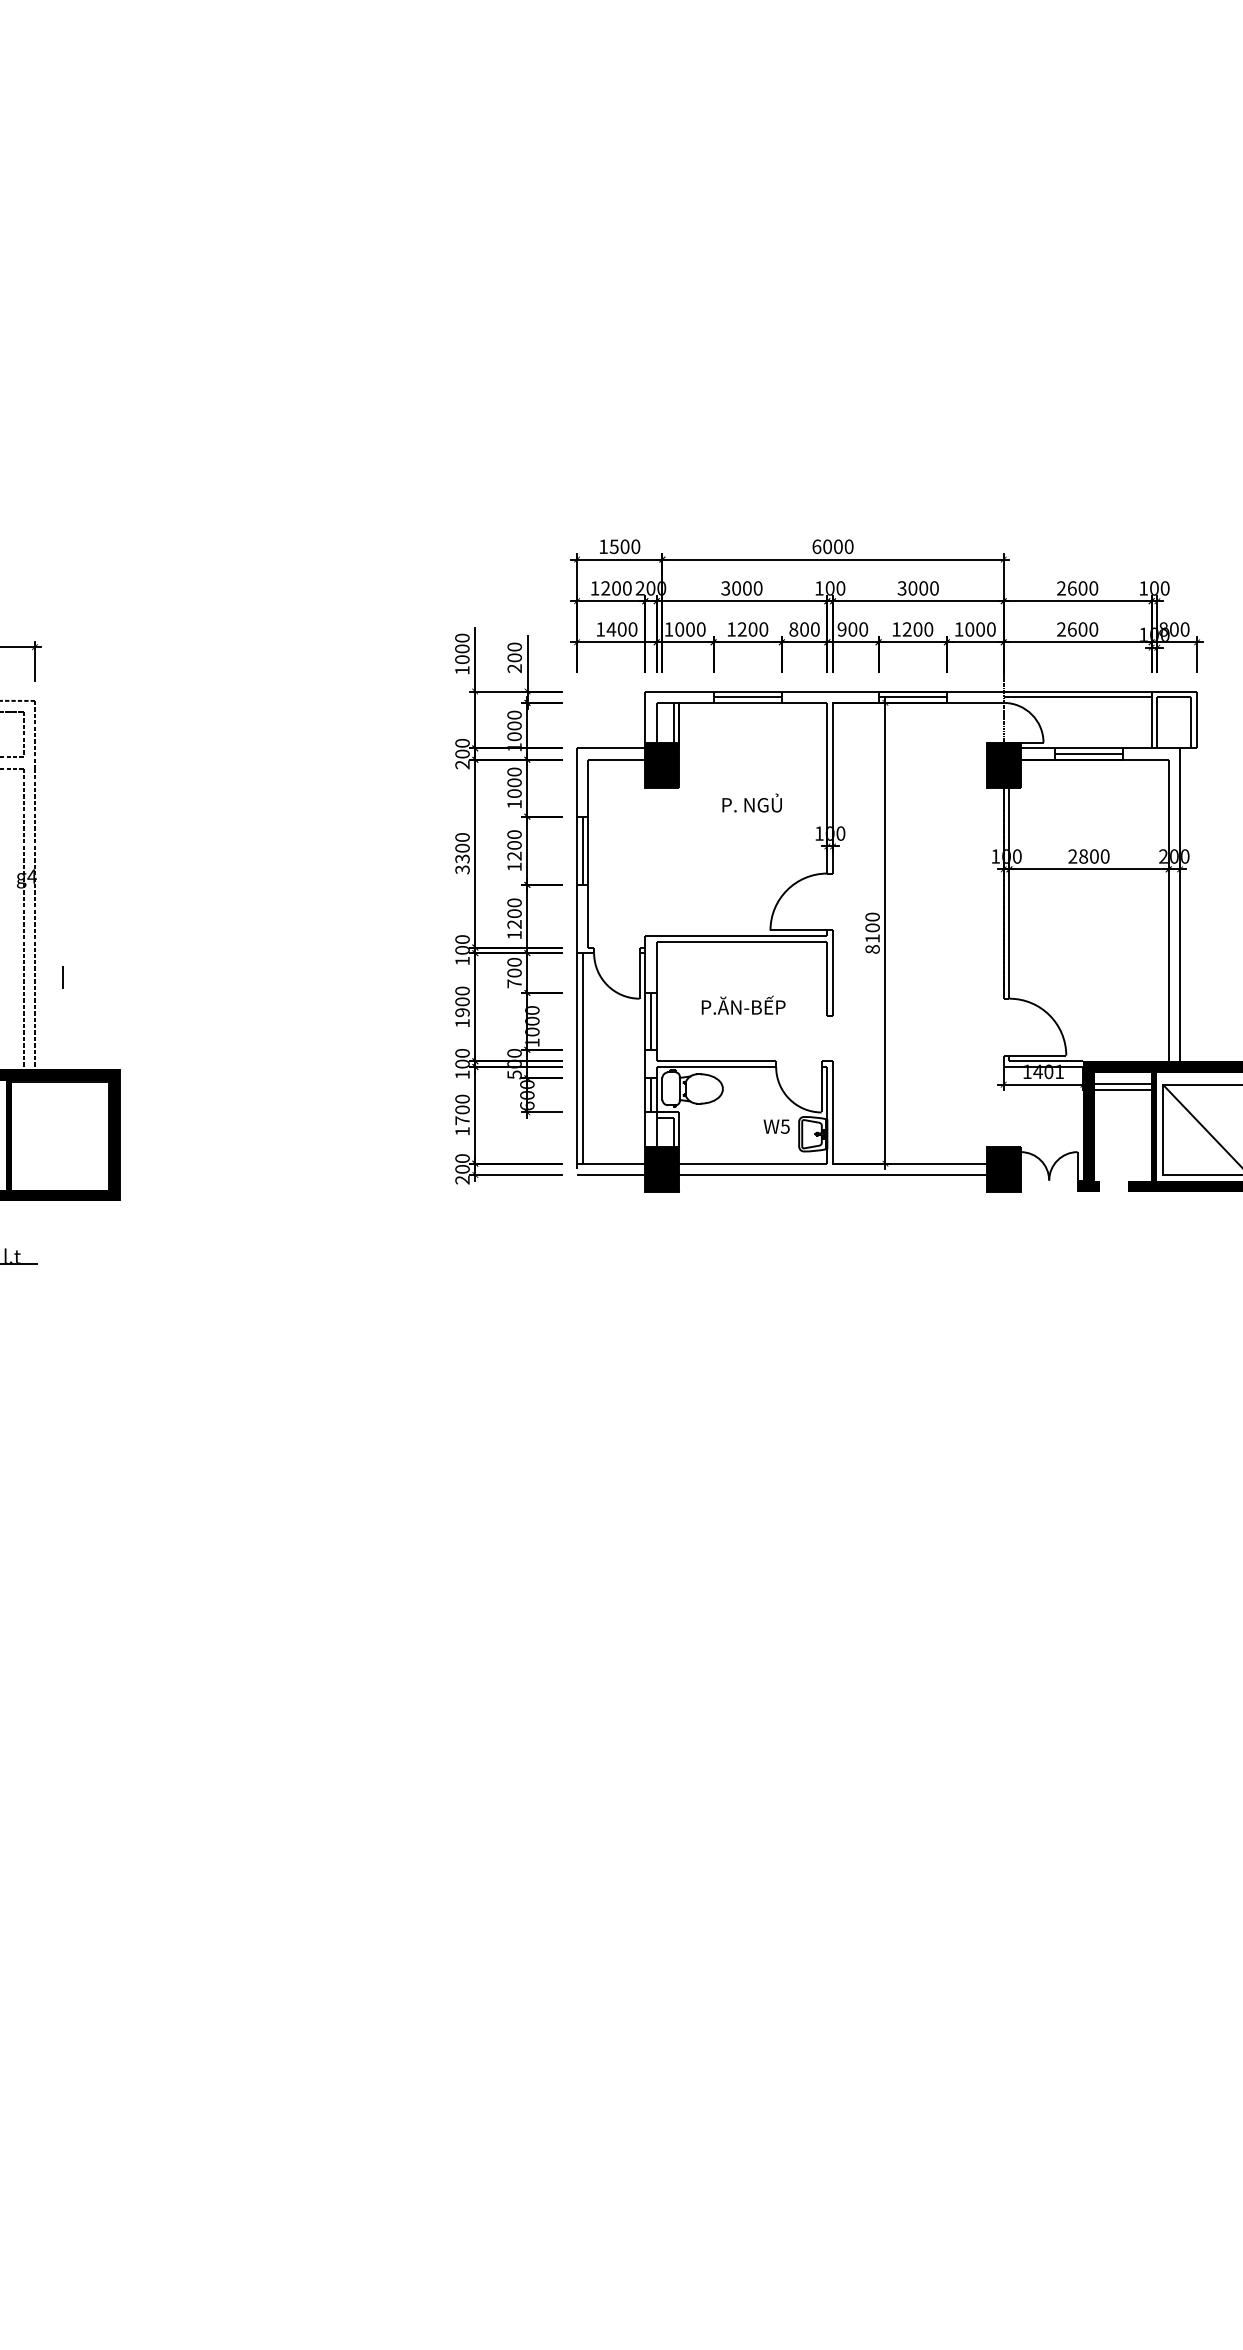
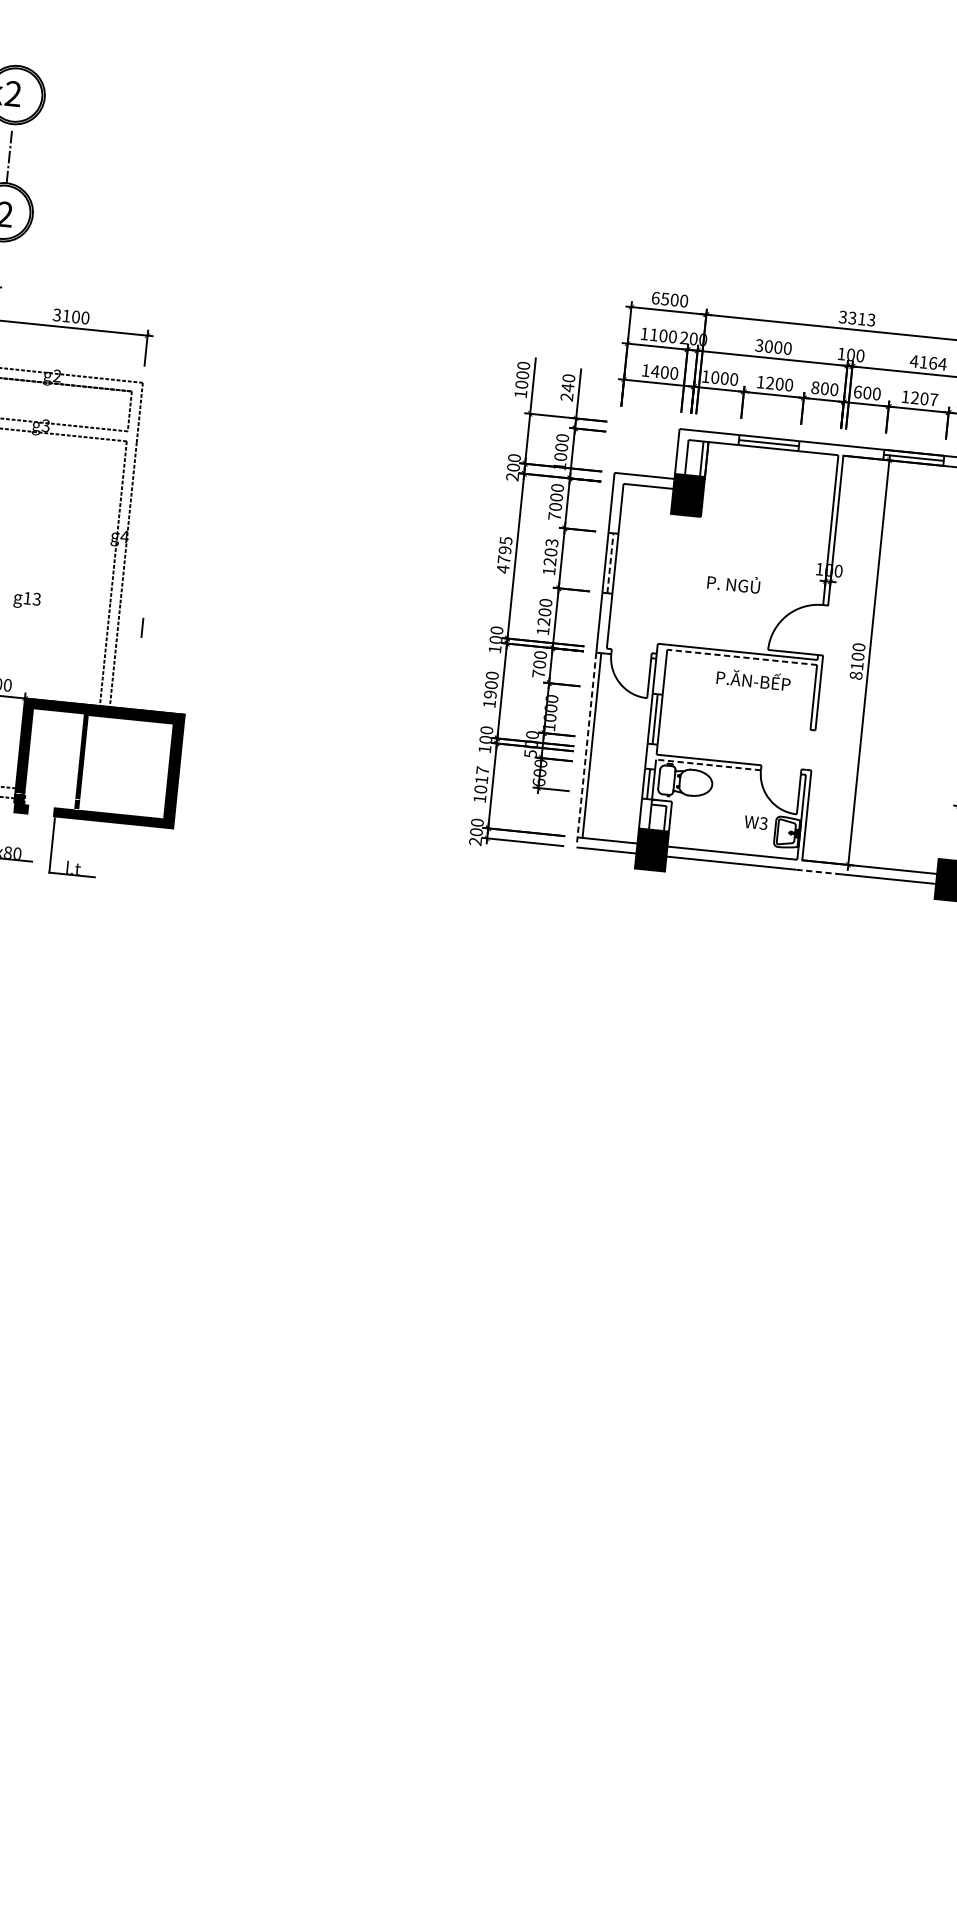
text: (603, 546) -> (655, 297), 1500 -> 6500
text: (832, 546) -> (856, 318), 6000 -> 3313
text: (605, 588) -> (653, 335), 1200 -> 1100
text: (918, 588) -> (928, 362), 3000 -> 4164
text: (841, 629) -> (857, 392), 900 -> 600
text: (928, 629) -> (933, 399), 1200 -> 1207
text: (514, 657) -> (567, 387), 200 -> 240
text: (751, 802) -> (733, 582), moved
text: (514, 804) -> (554, 516), 1000 -> 7000
text: (514, 834) -> (551, 542), 1200 -> 1203
line: (582, 850) -> (610, 562), solid -> dashed
text: (462, 853) -> (504, 554), 3300 -> 4795
line: (741, 941) -> (741, 657), solid -> dashed
text: (743, 1004) -> (753, 678), moved
line: (577, 1060) -> (587, 746), solid -> dashed
line: (716, 1066) -> (708, 764), solid -> dashed
text: (462, 1109) -> (481, 779), 1700 -> 1017
text: (785, 1126) -> (763, 823), W5 -> W3
line: (852, 1175) -> (818, 872), solid -> dashed

